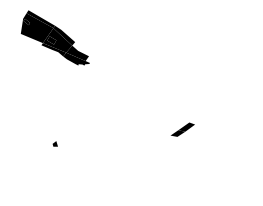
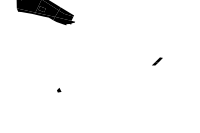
fill: (31, 39) -> (25, 11), added
fill: (81, 49) -> (66, 12), added
part: (182, 129) -> (156, 61), size x0.62

